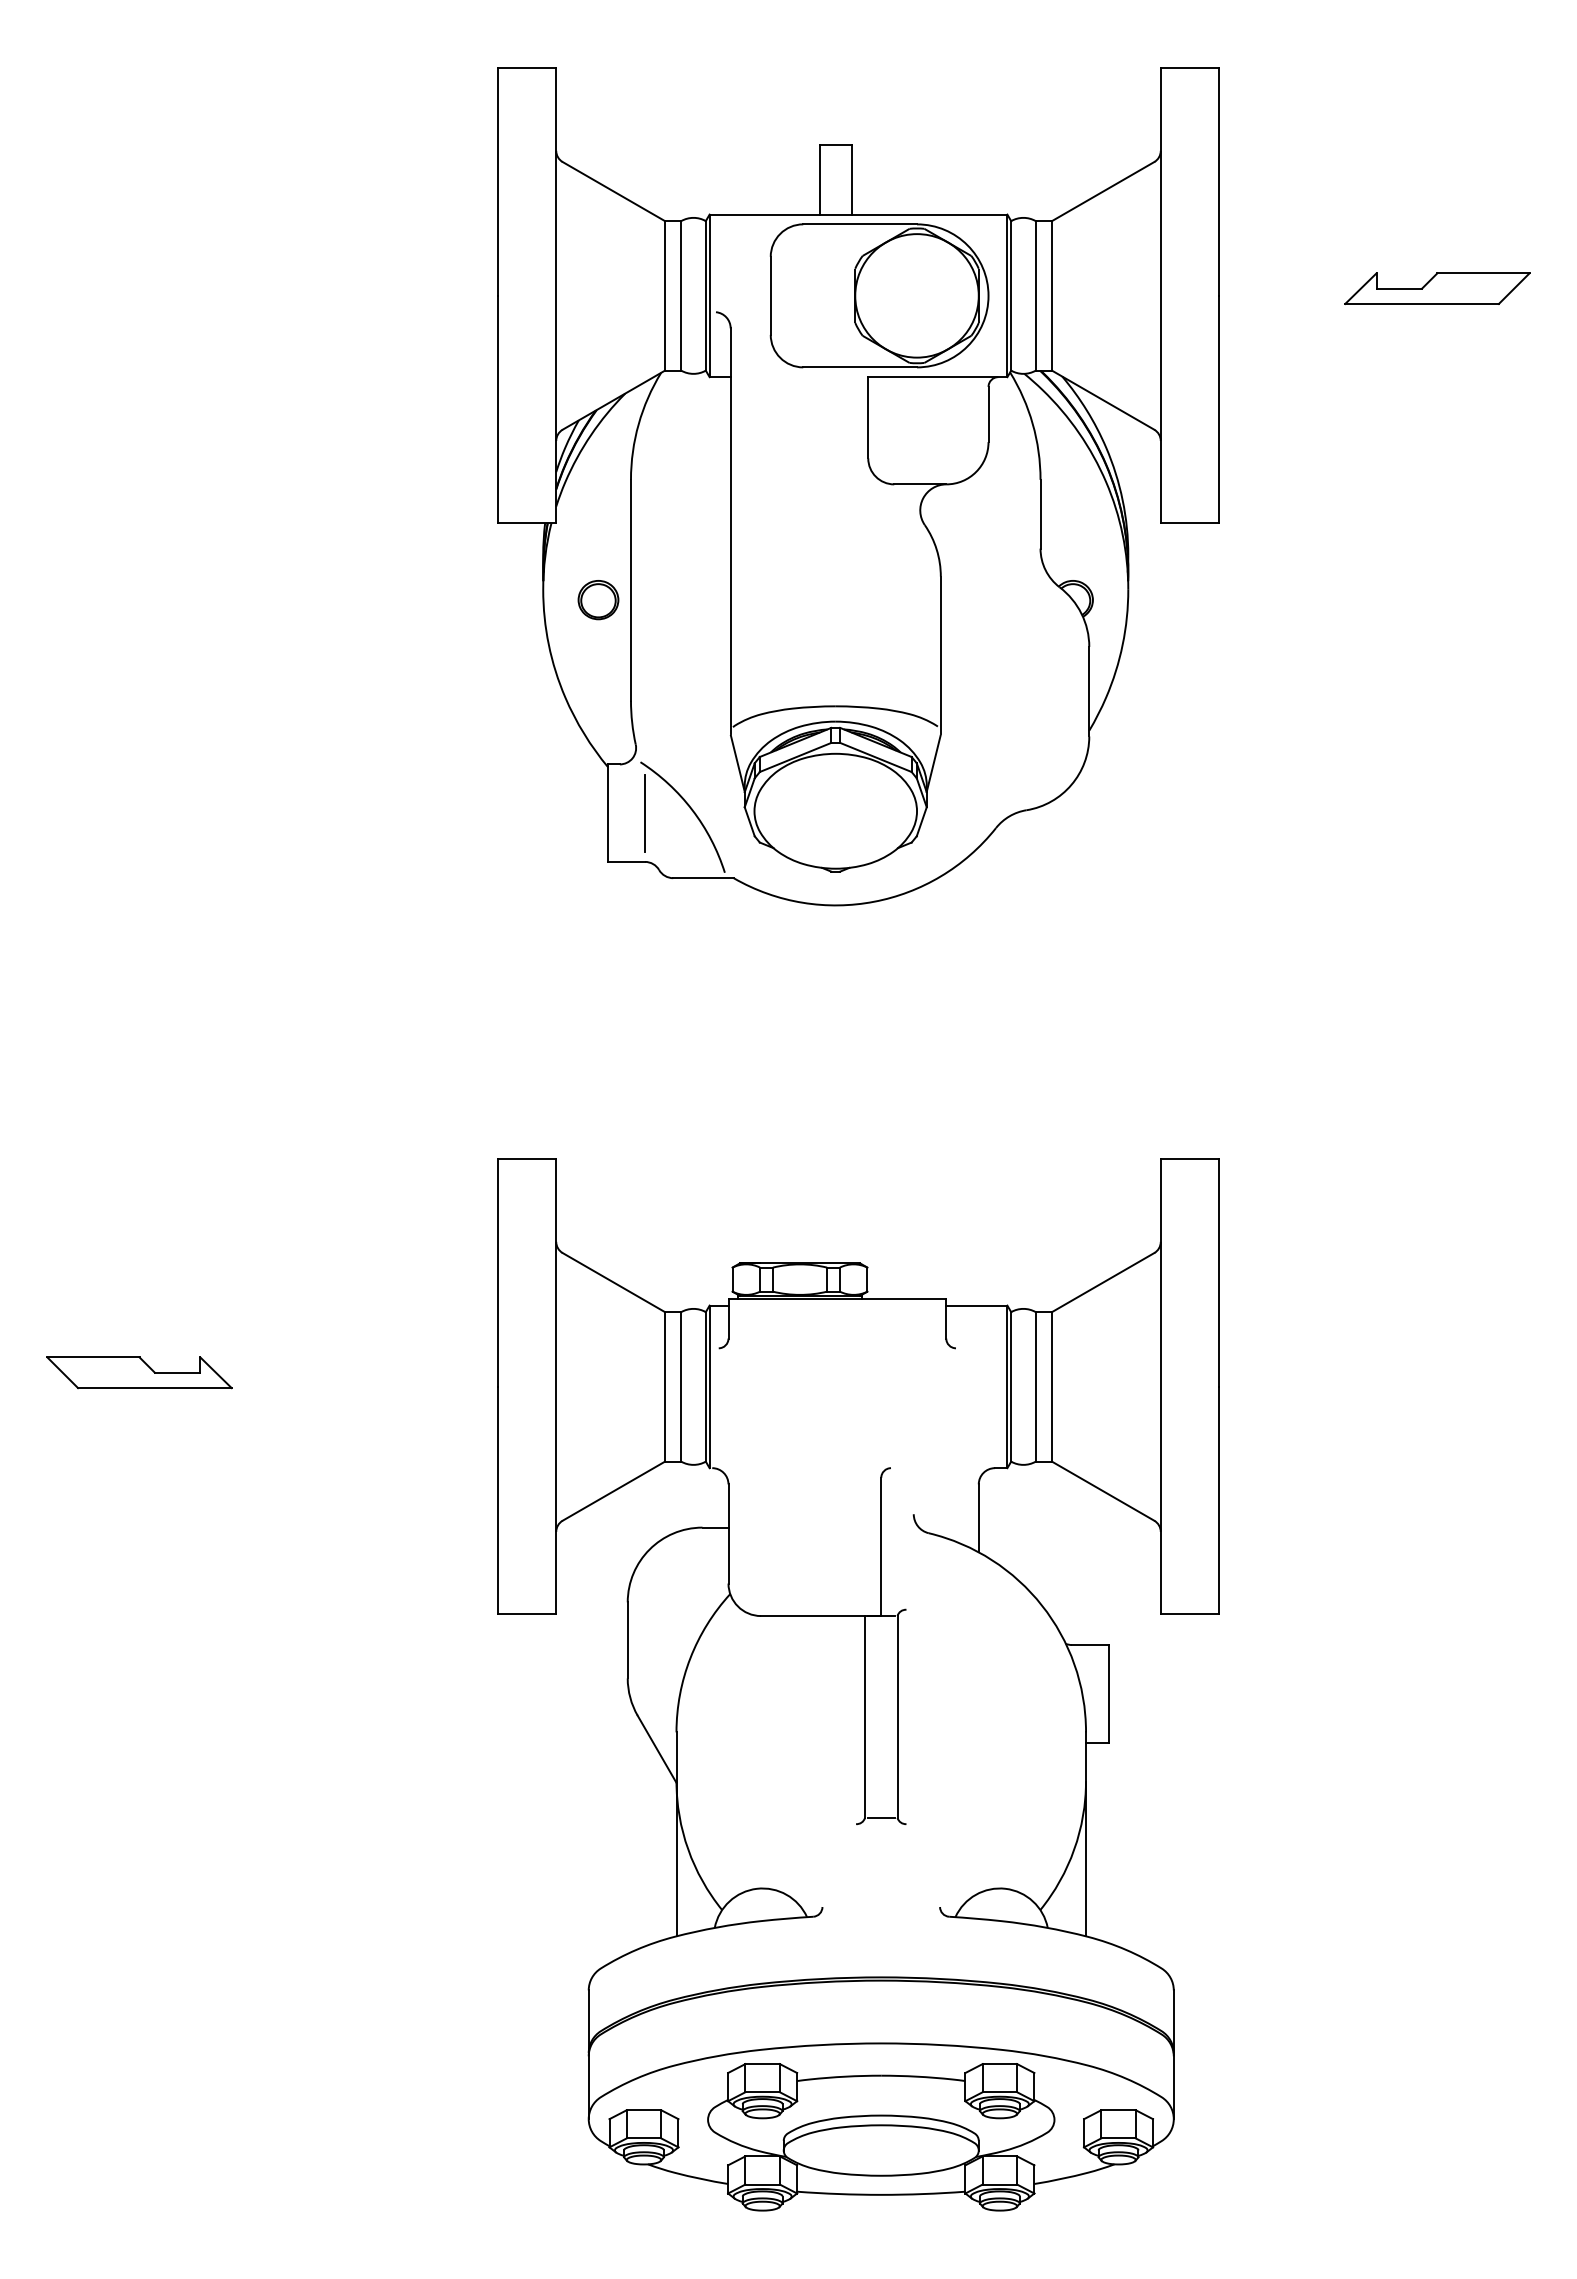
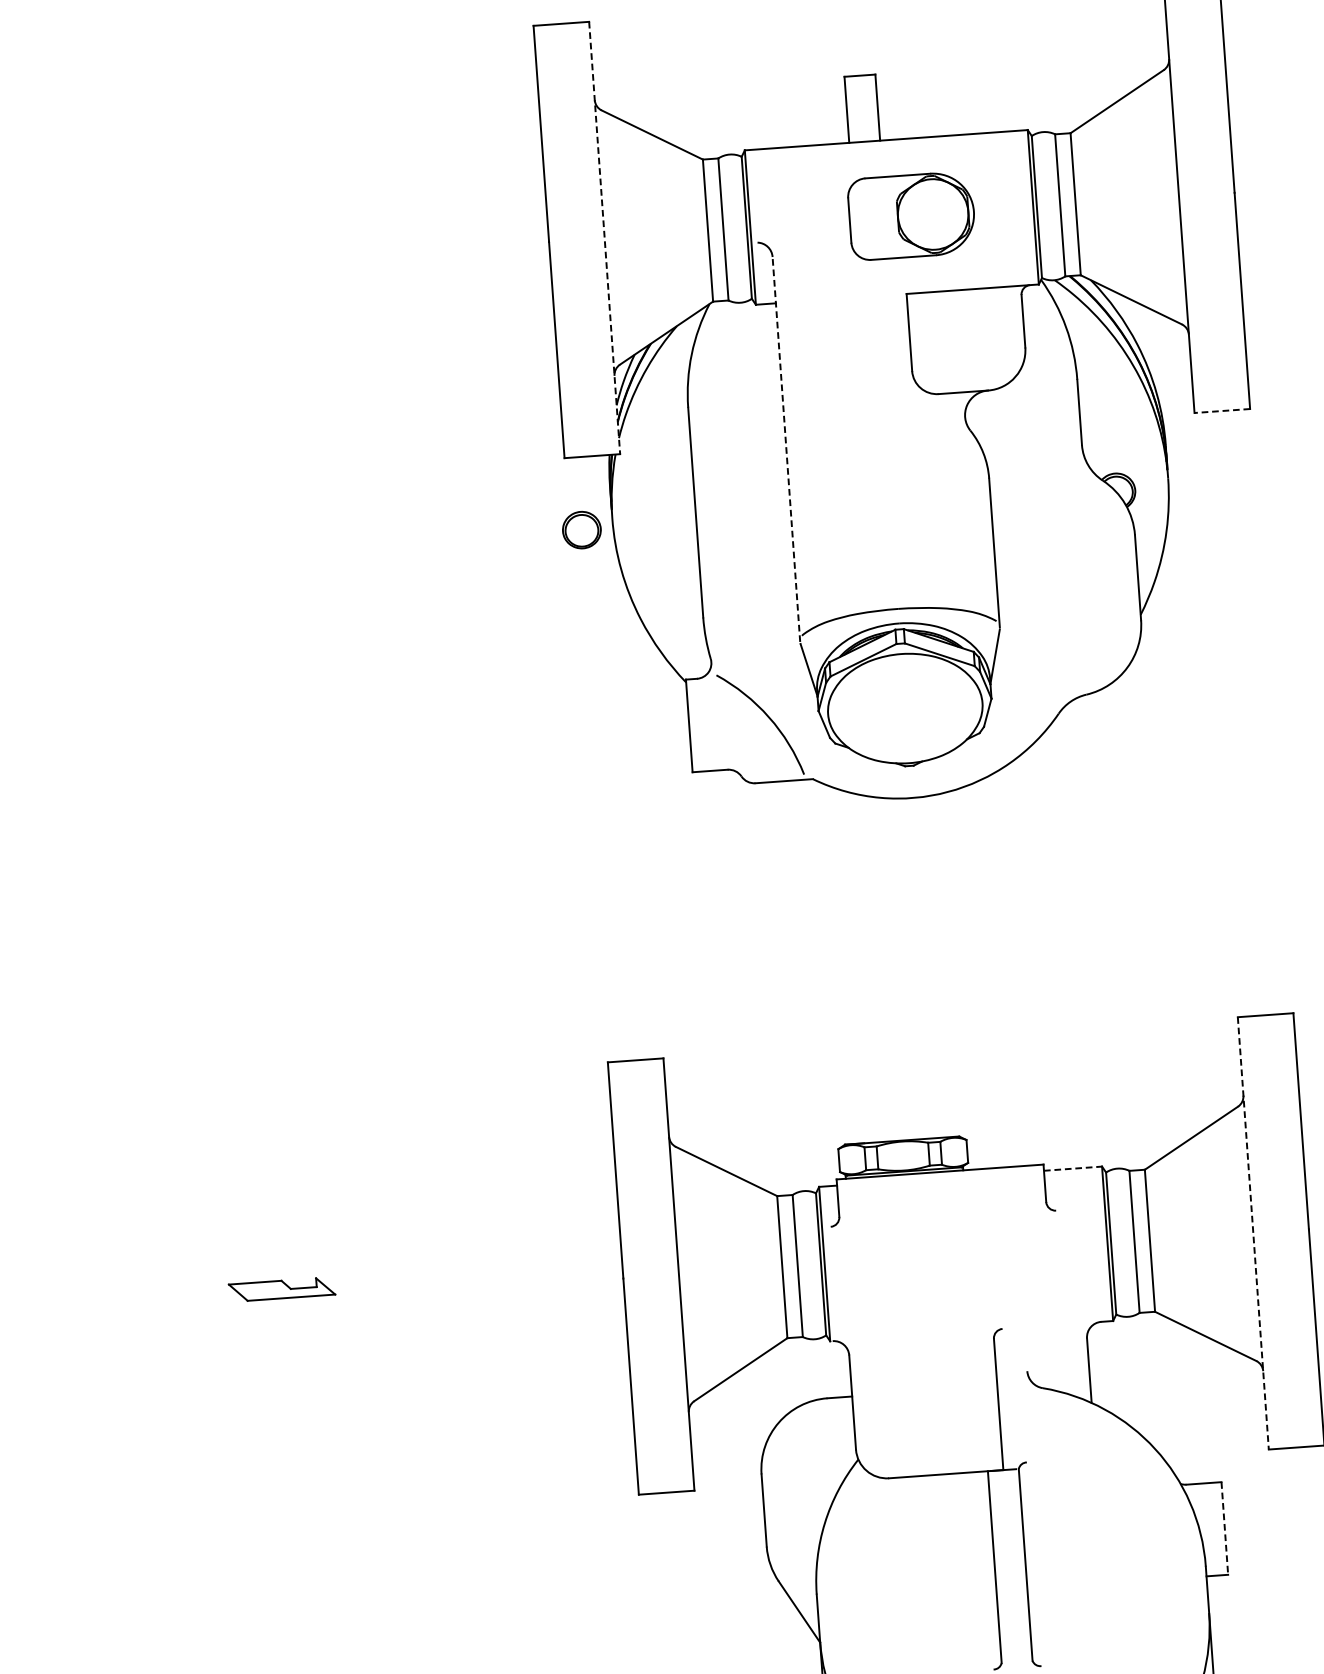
line: (556, 295) -> (604, 237), solid -> dashed
part: (879, 295) -> (911, 215), size x0.6
line: (1189, 523) -> (1221, 411), solid -> dashed
line: (730, 530) -> (786, 449), solid -> dashed
part: (598, 600) -> (581, 530), moved
line: (645, 813) -> (724, 723), removed
line: (976, 1305) -> (1072, 1168), solid -> dashed
part: (139, 1372) -> (282, 1289), size x0.6
line: (1160, 1386) -> (1253, 1233), solid -> dashed
line: (1108, 1693) -> (1224, 1528), solid -> dashed
line: (880, 1817) -> (1016, 1661), removed

